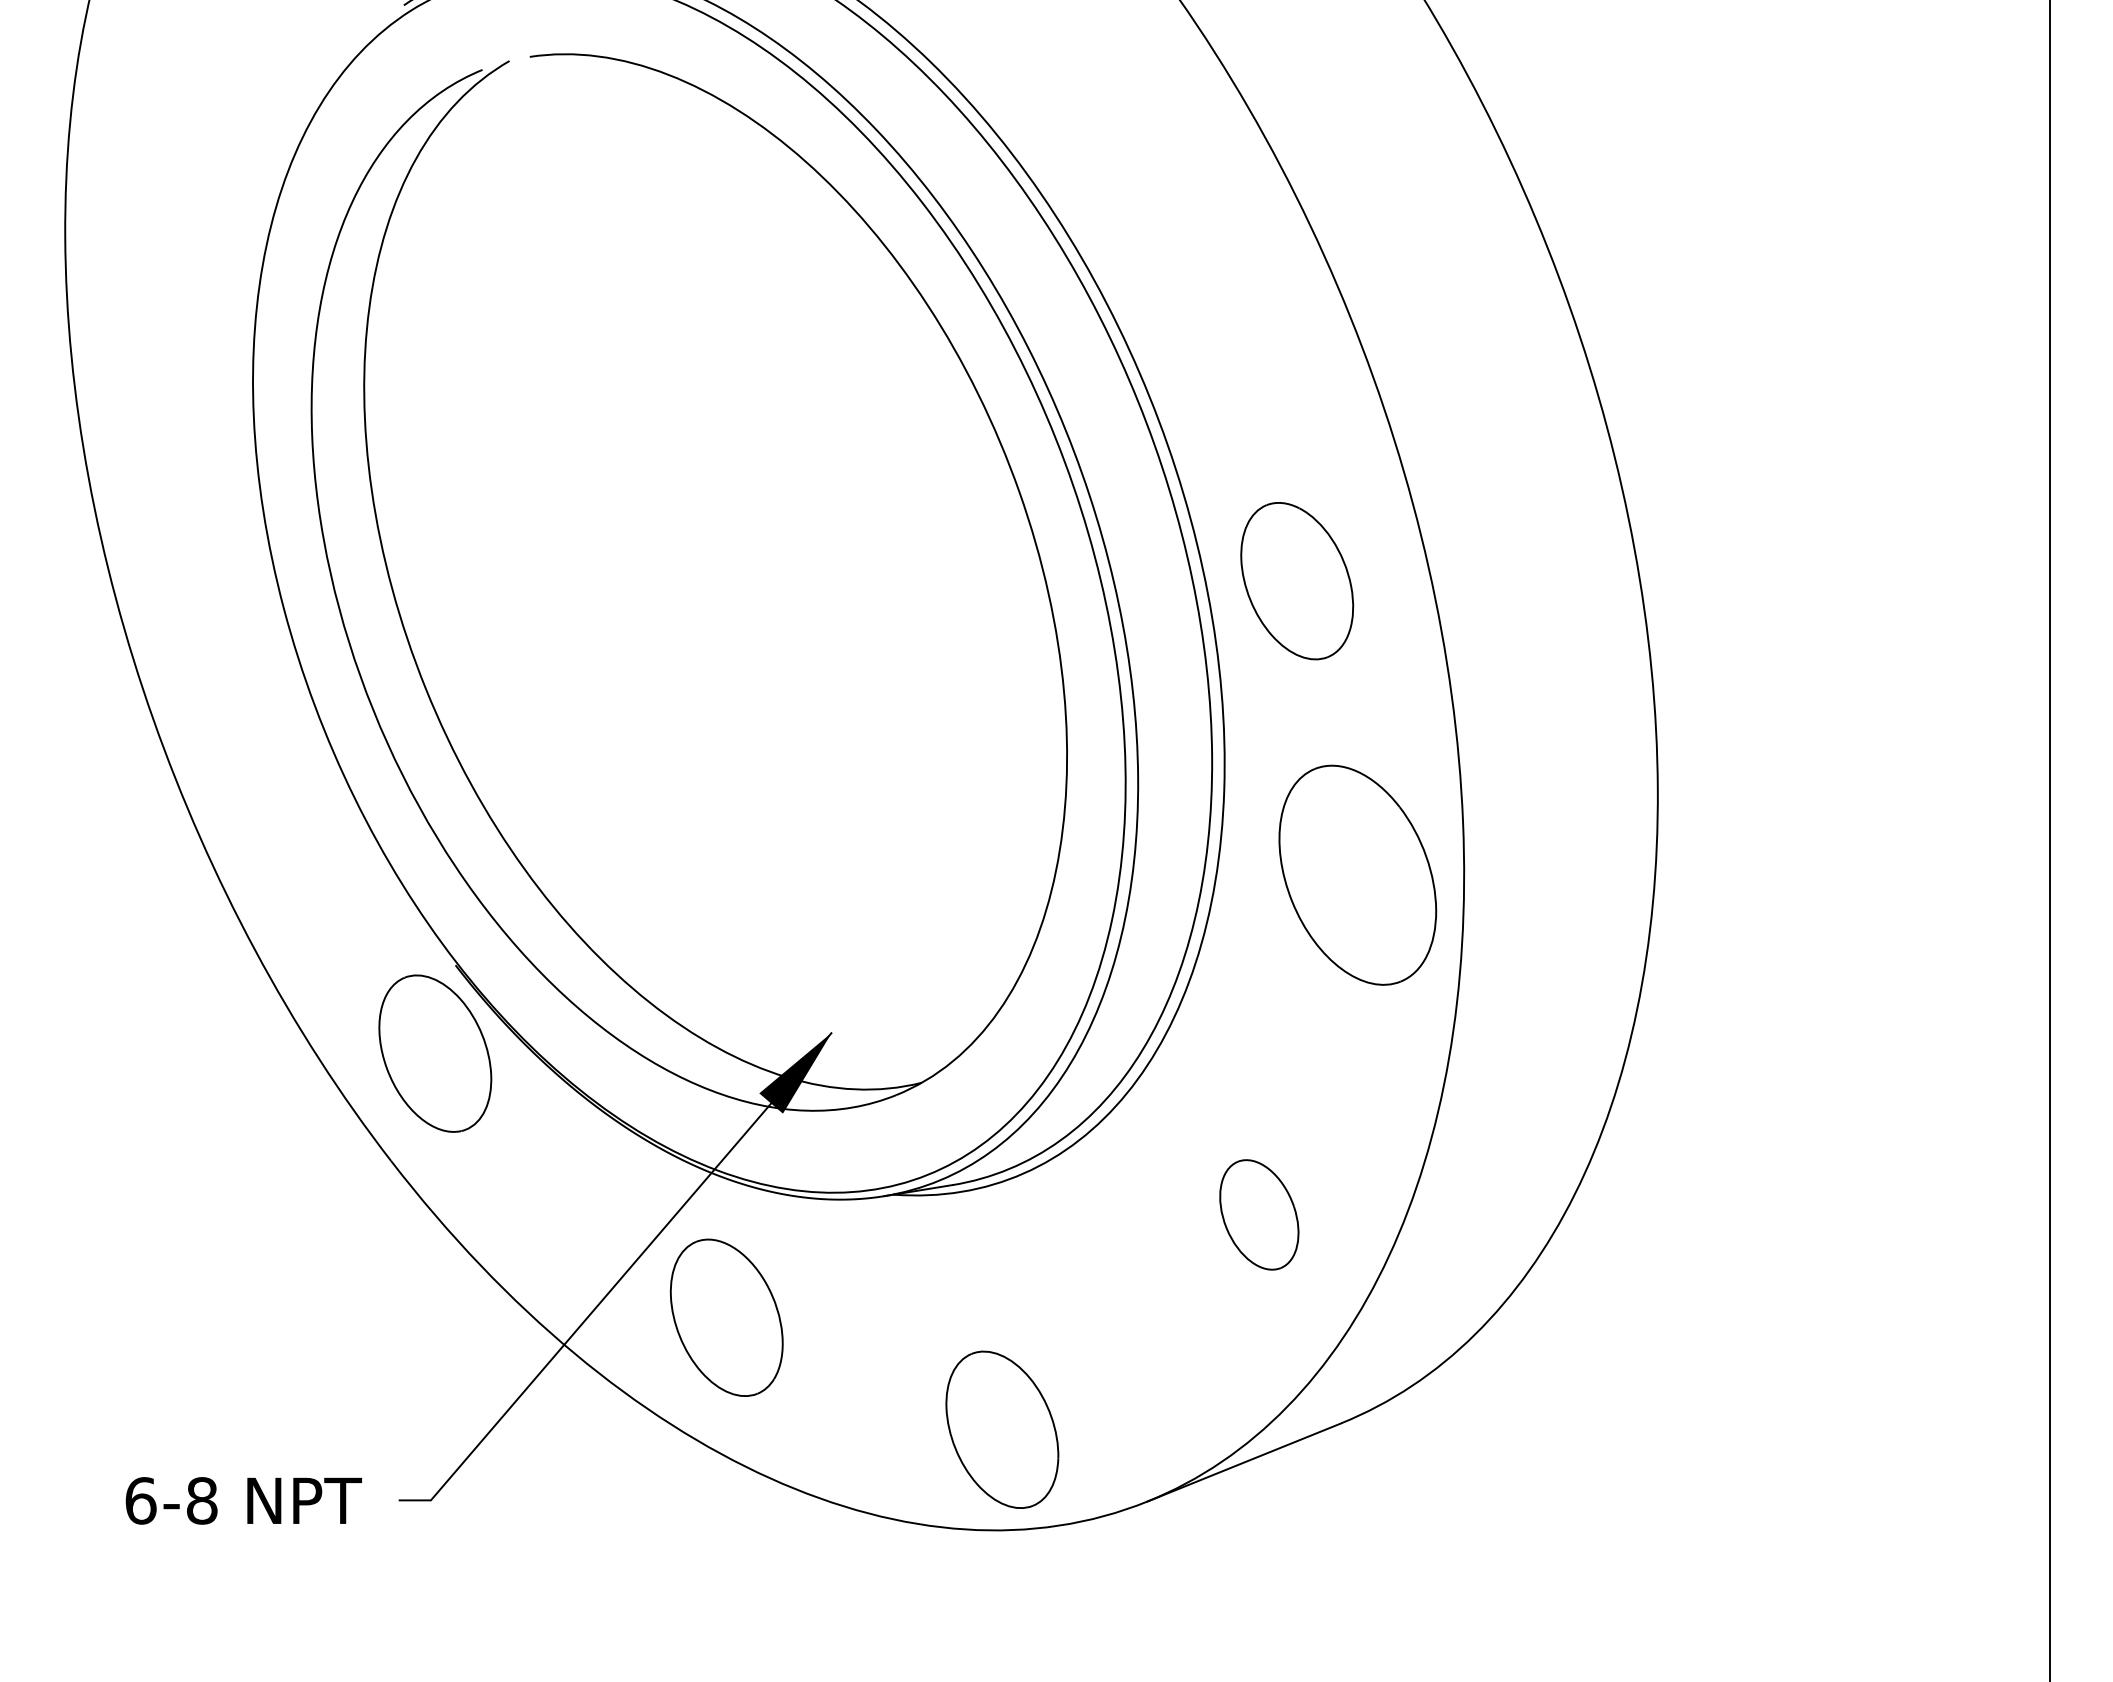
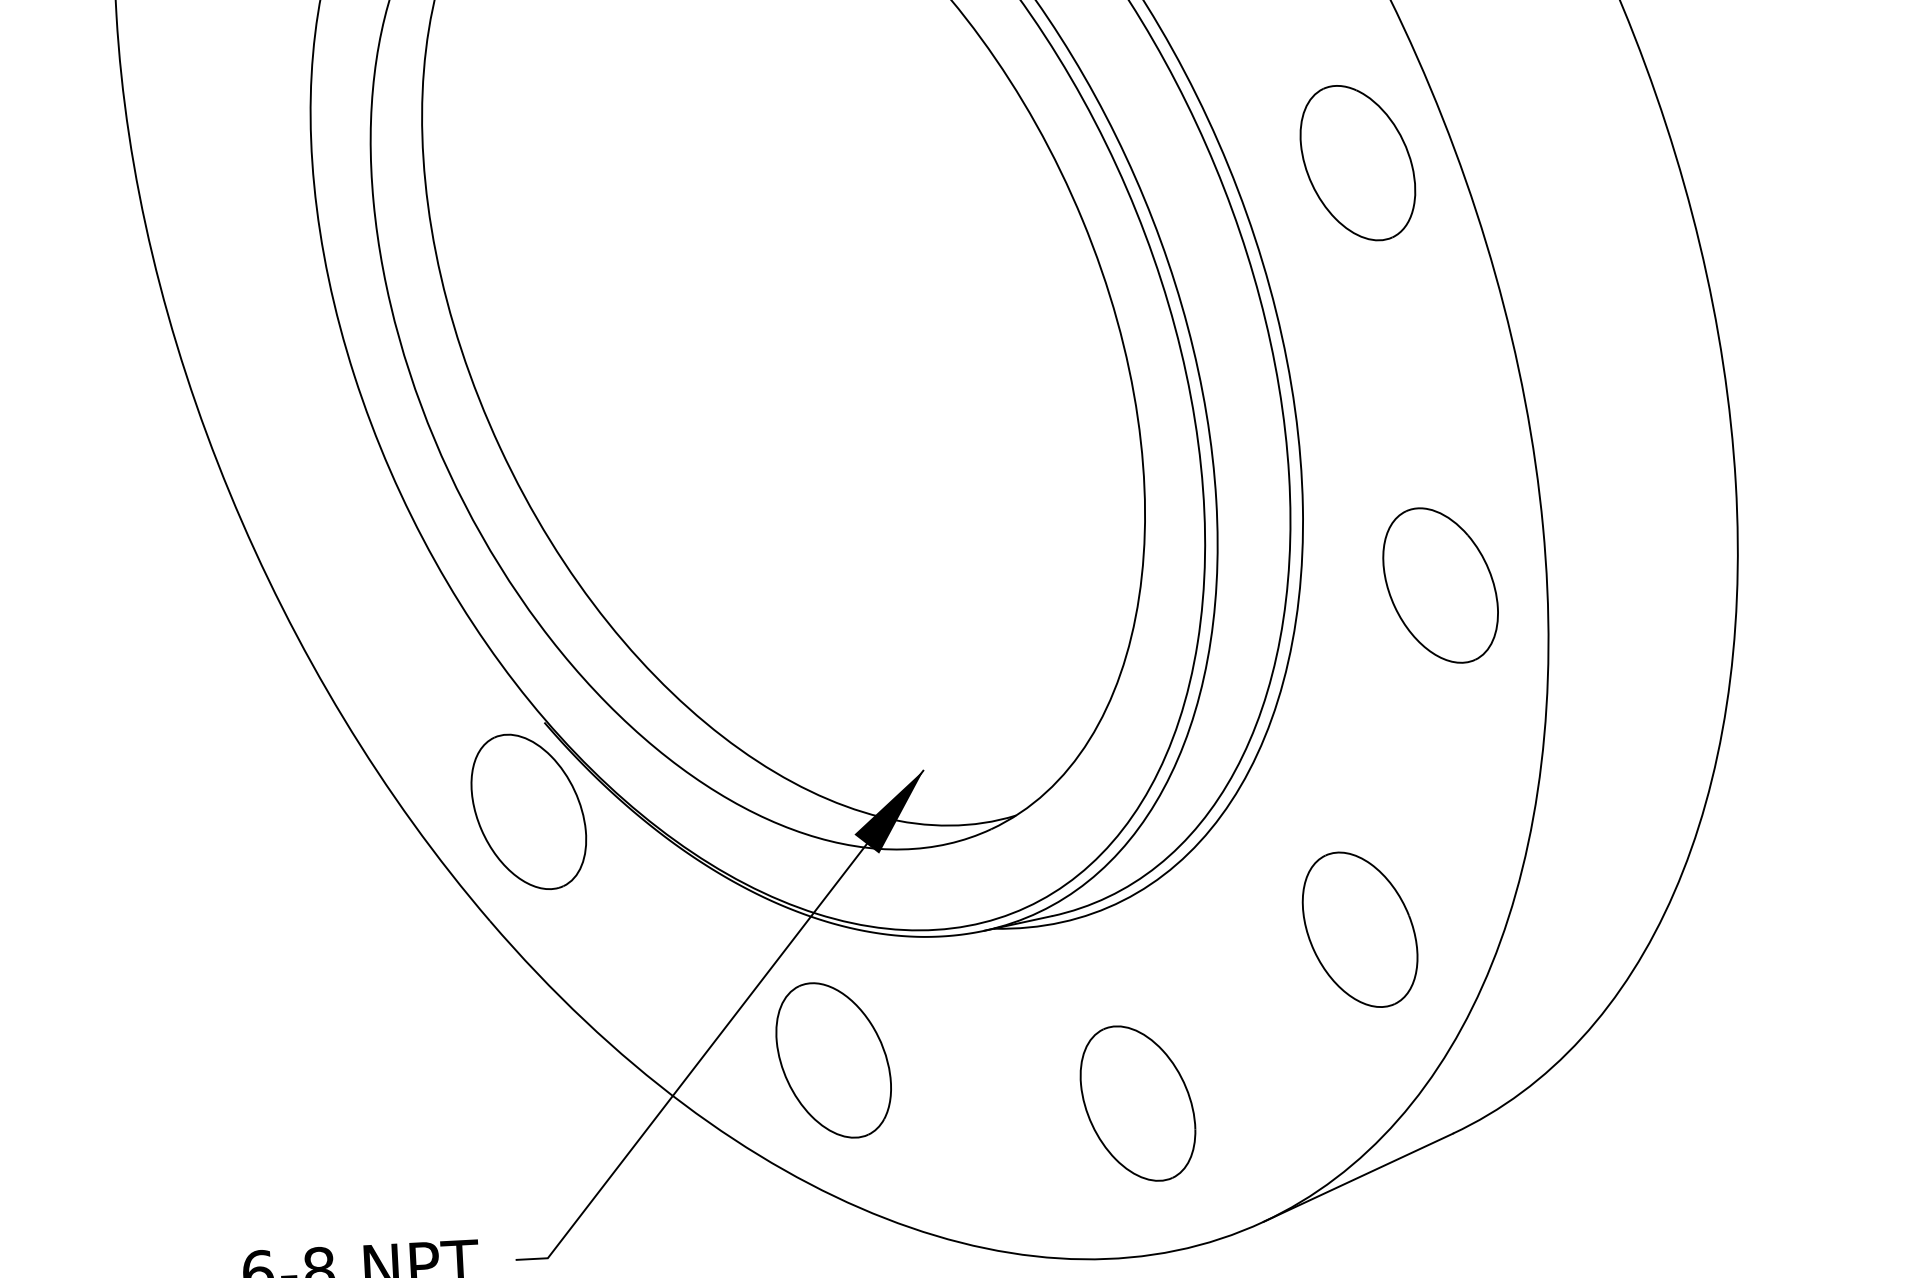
part: (1297, 581) -> (1358, 163), moved
part: (1357, 875) -> (1440, 585), size x0.71
part: (1259, 1214) -> (1360, 929), size x1.43
part: (1002, 1429) -> (1138, 1103), moved

